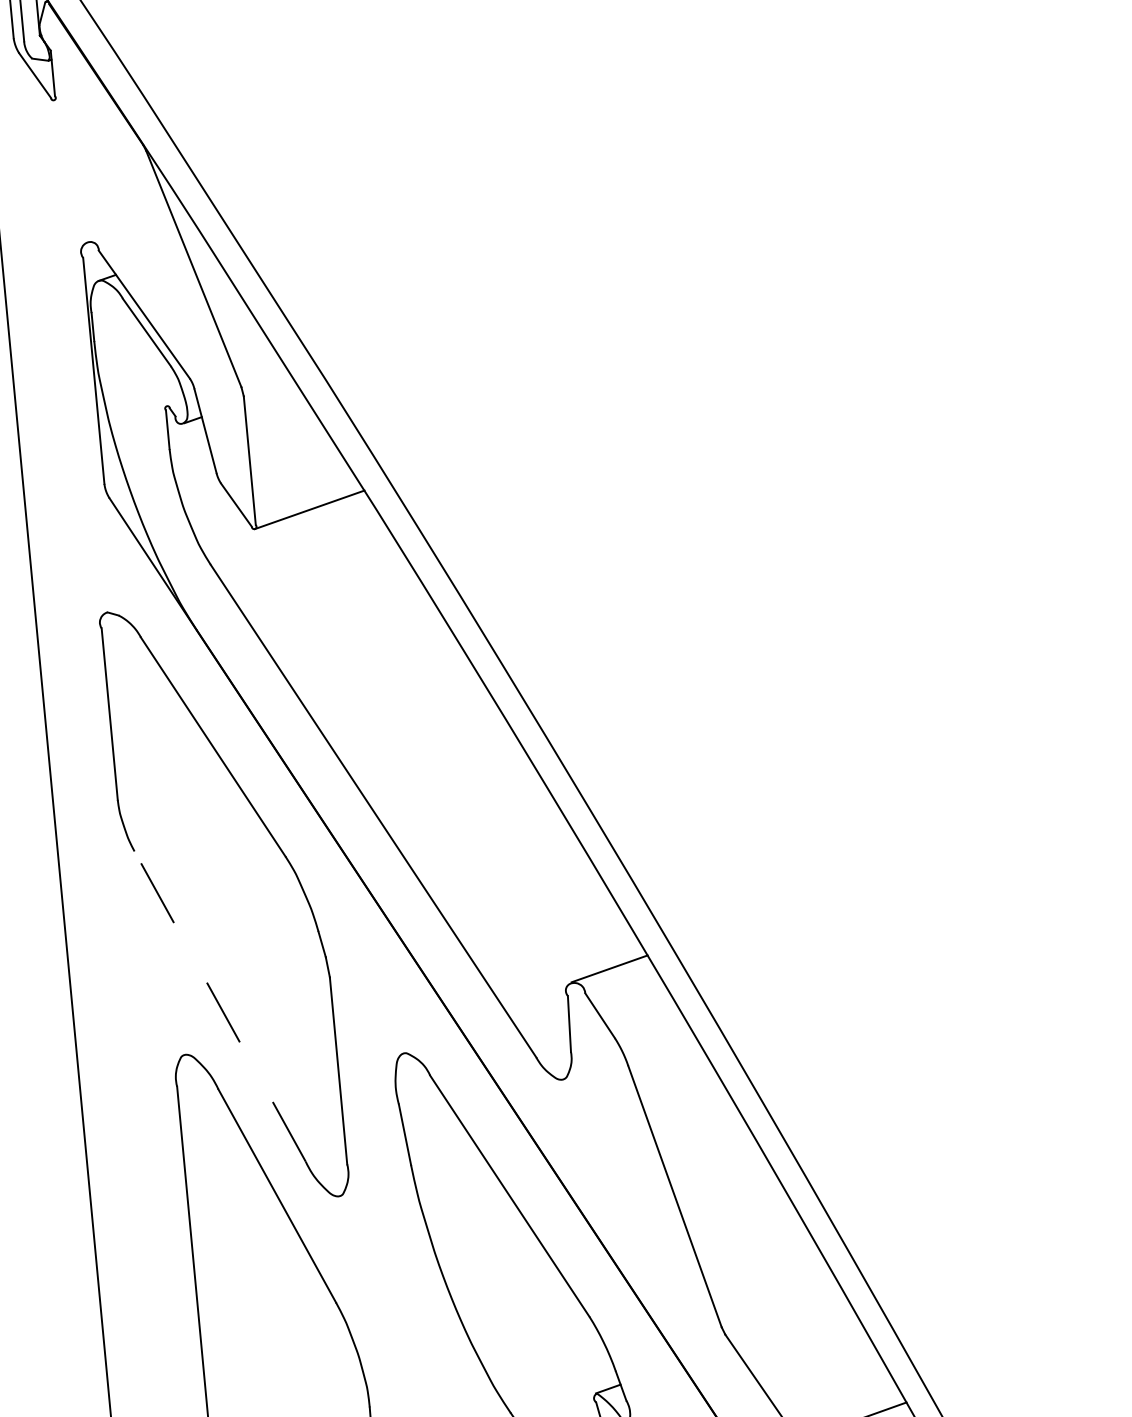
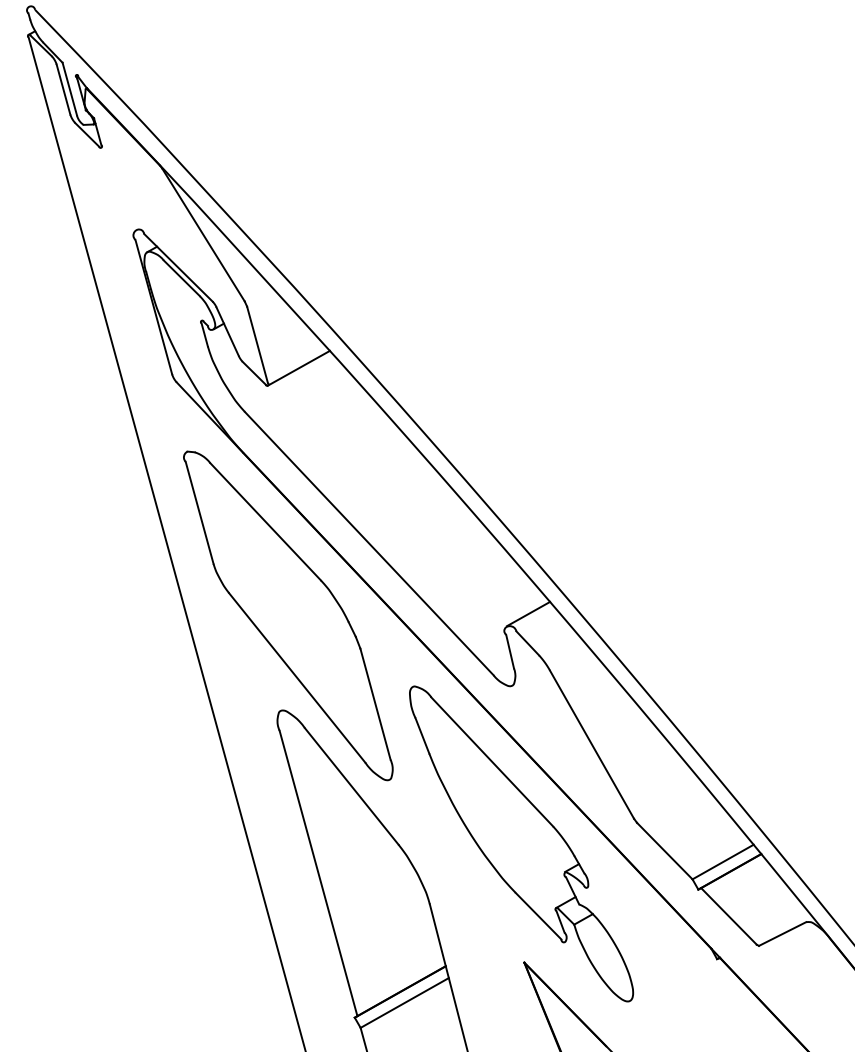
line: (220, 1006) -> (297, 677), dashed -> solid

